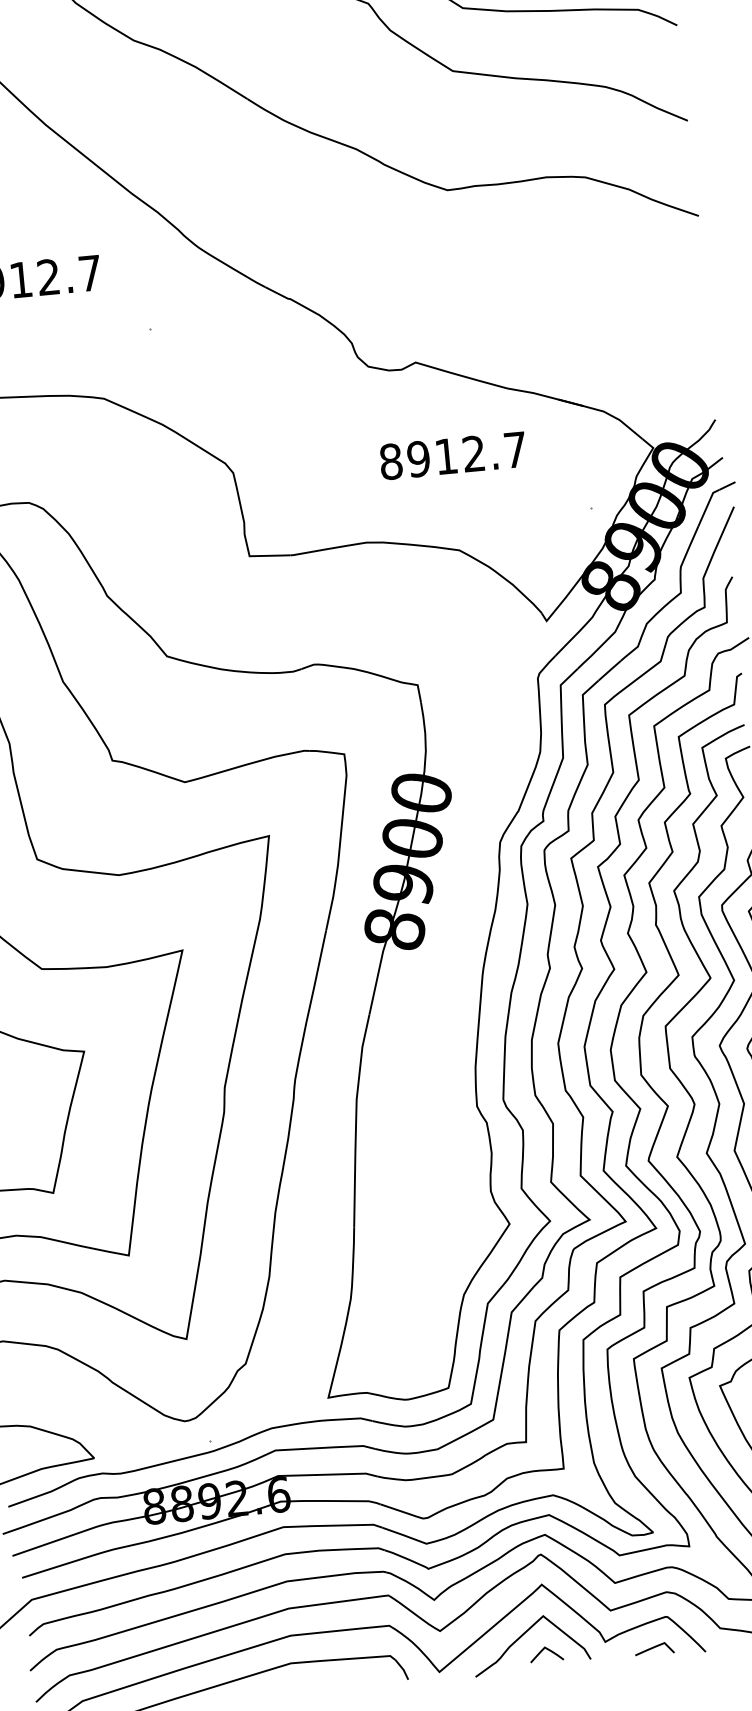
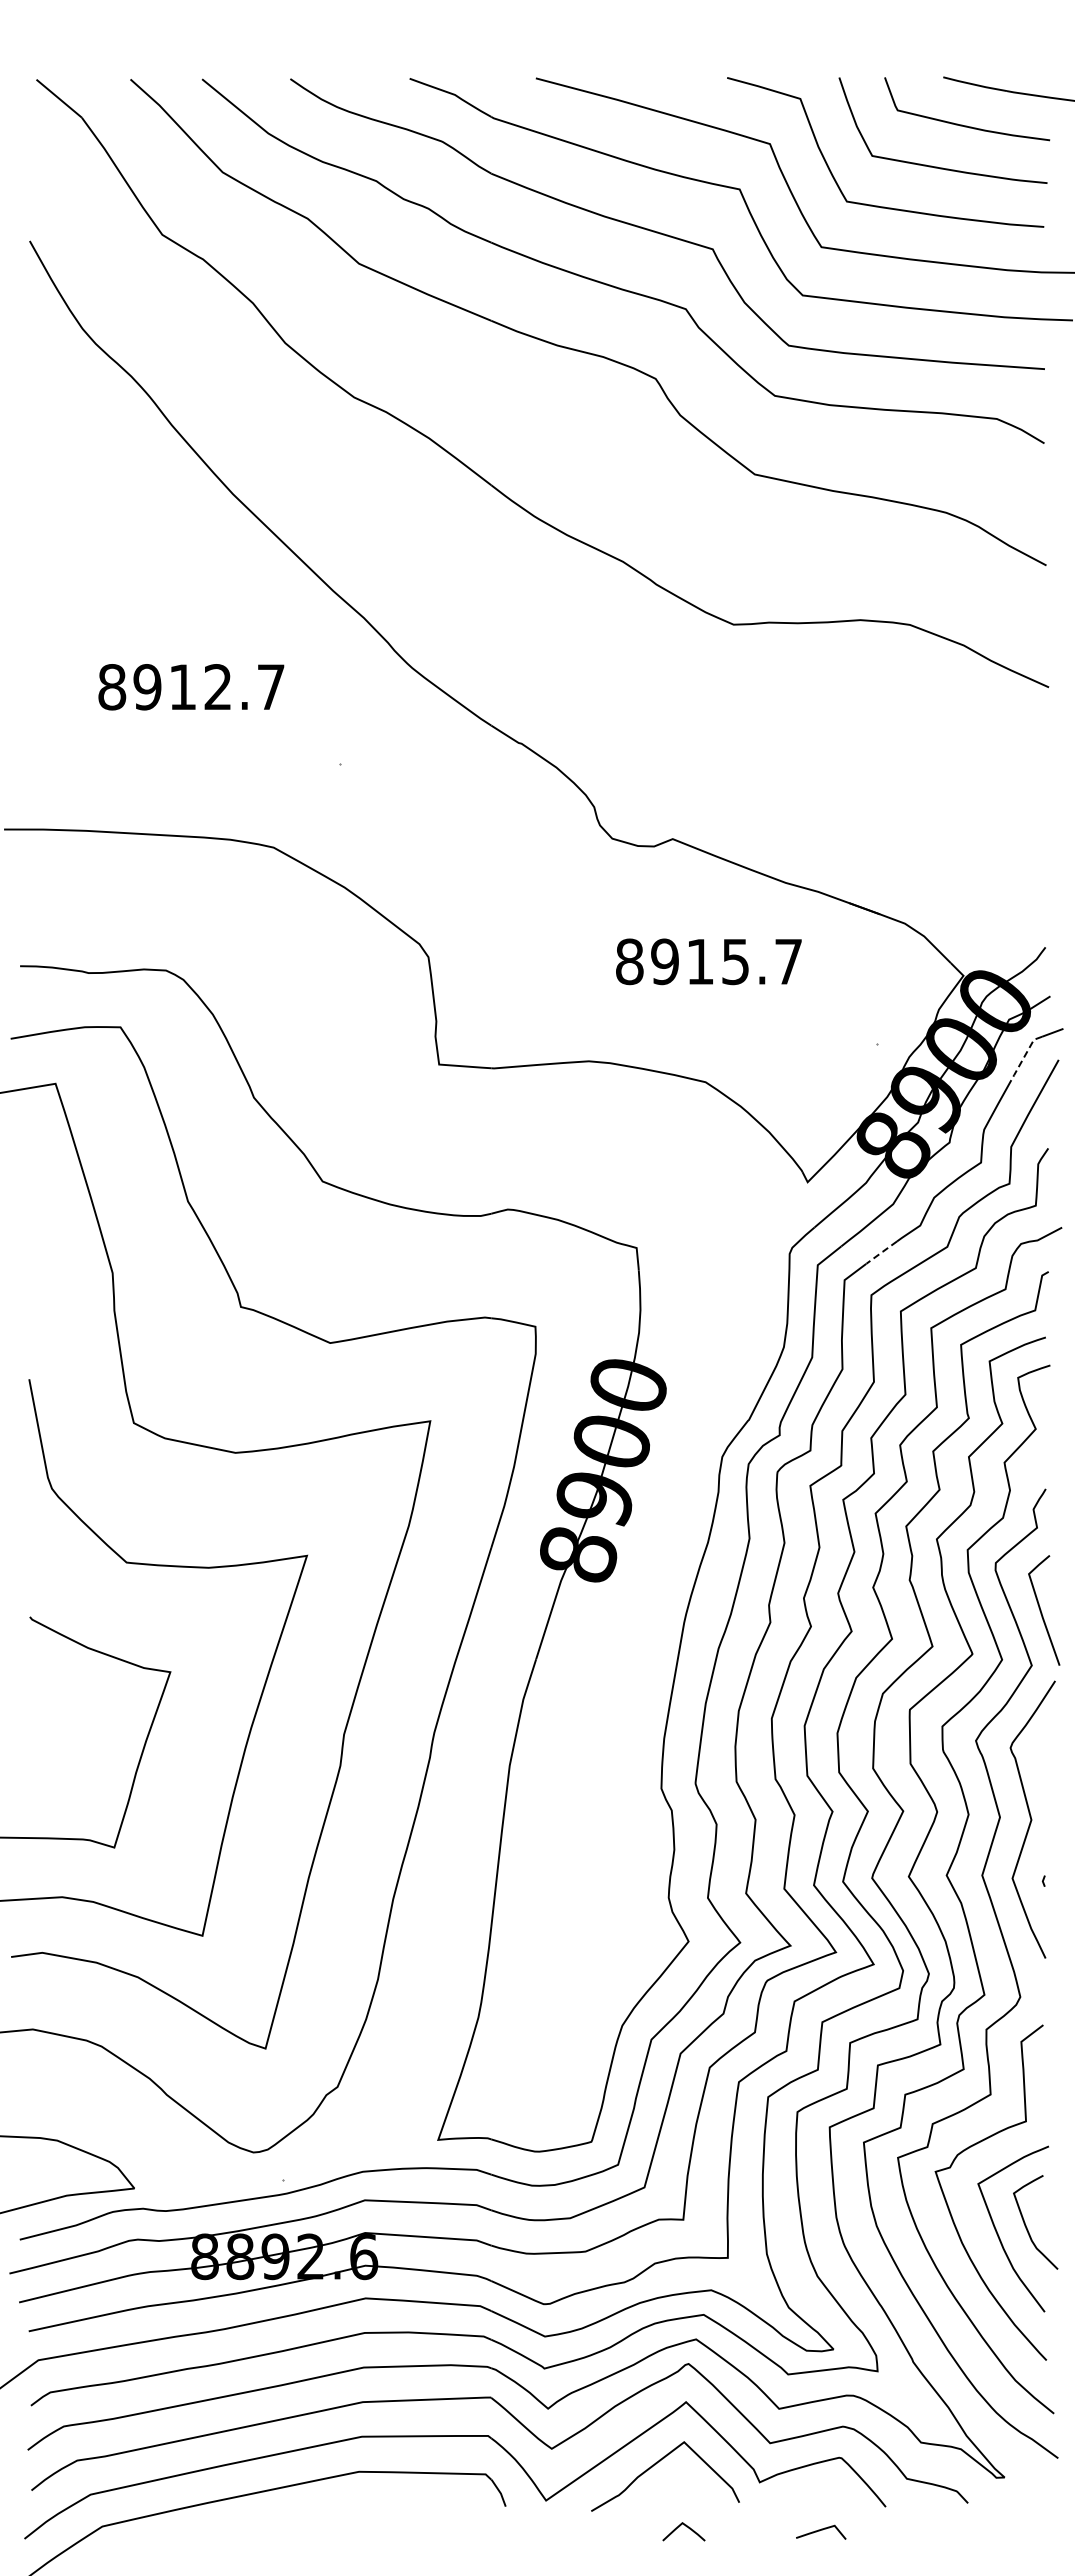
text: (473, 453) -> (735, 961), 8912.7 -> 8915.7
line: (707, 506) -> (1024, 1056), solid -> dashed
line: (609, 670) -> (881, 1252), solid -> dashed
line: (654, 1647) -> (821, 2530), moved
curve: (548, 1650) -> (686, 2527), moved

